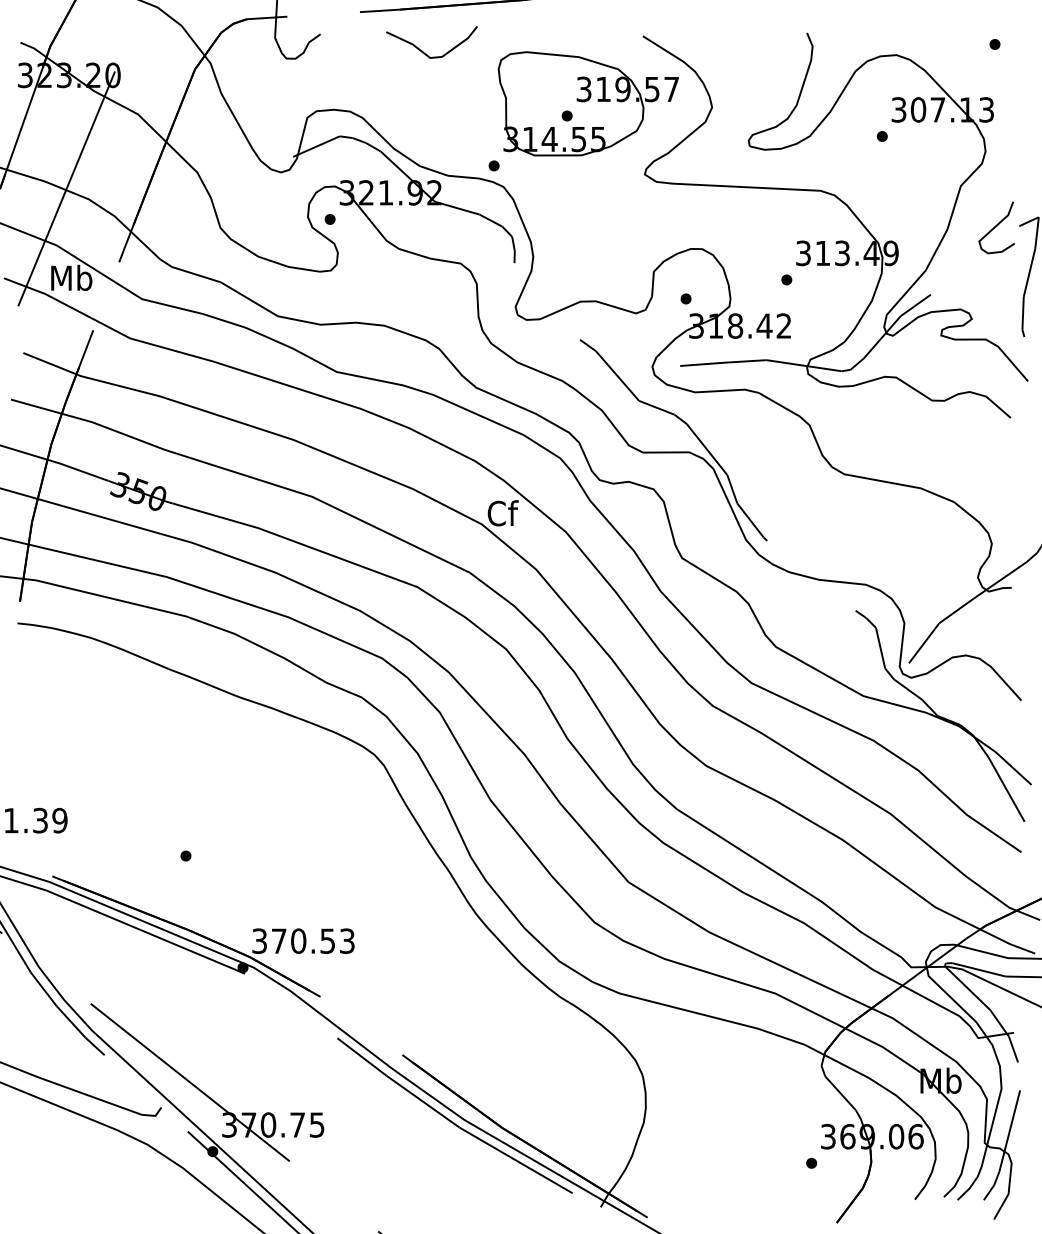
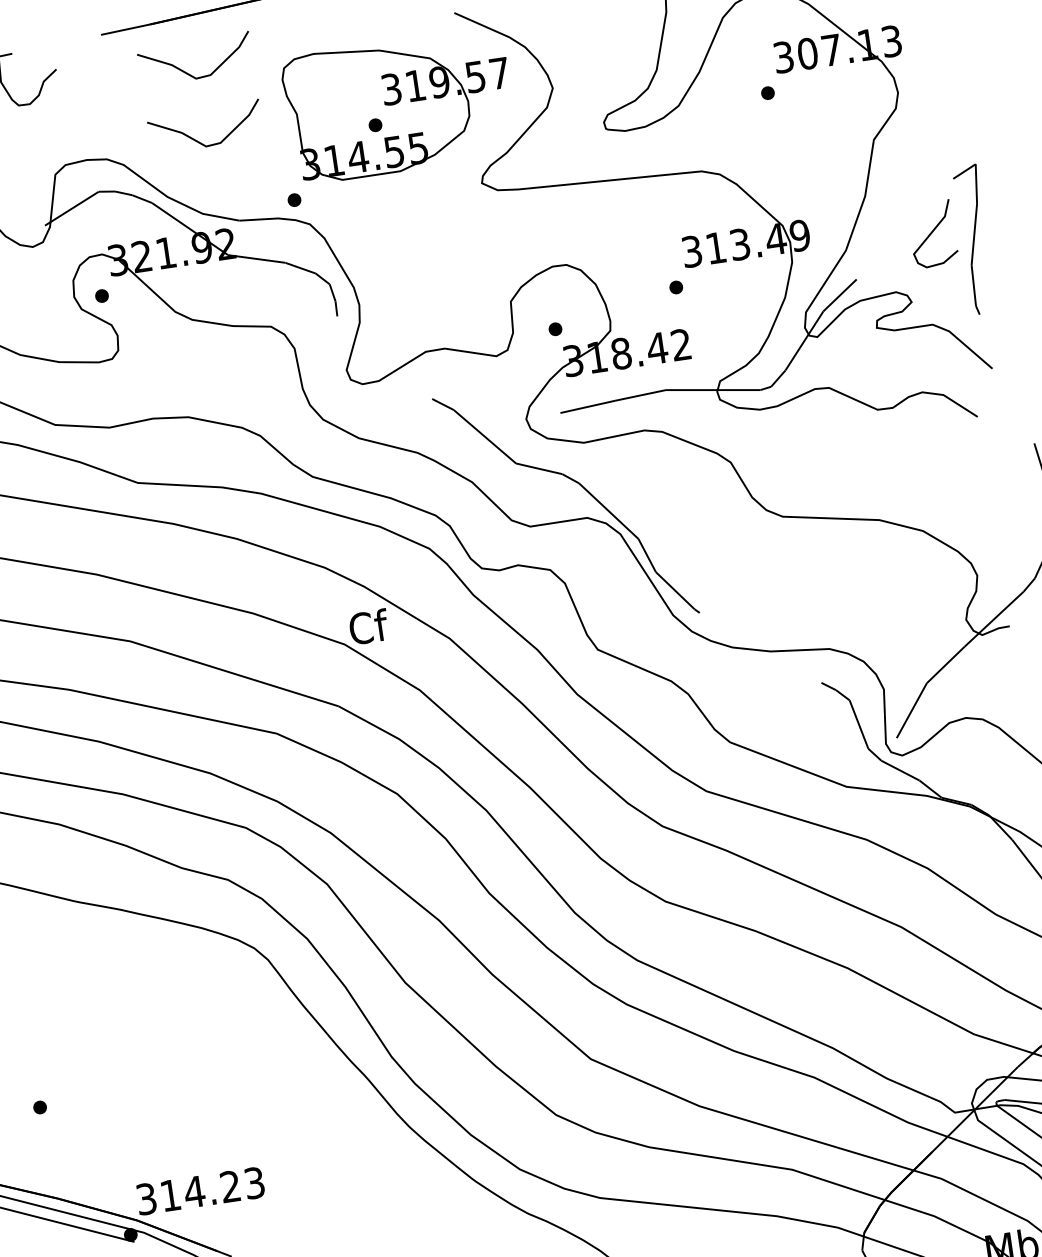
curve: (422, 105) -> (195, 138), added
curve: (996, 227) -> (932, 233), moved
text: (303, 940) -> (200, 1190), 370.53 -> 314.23

